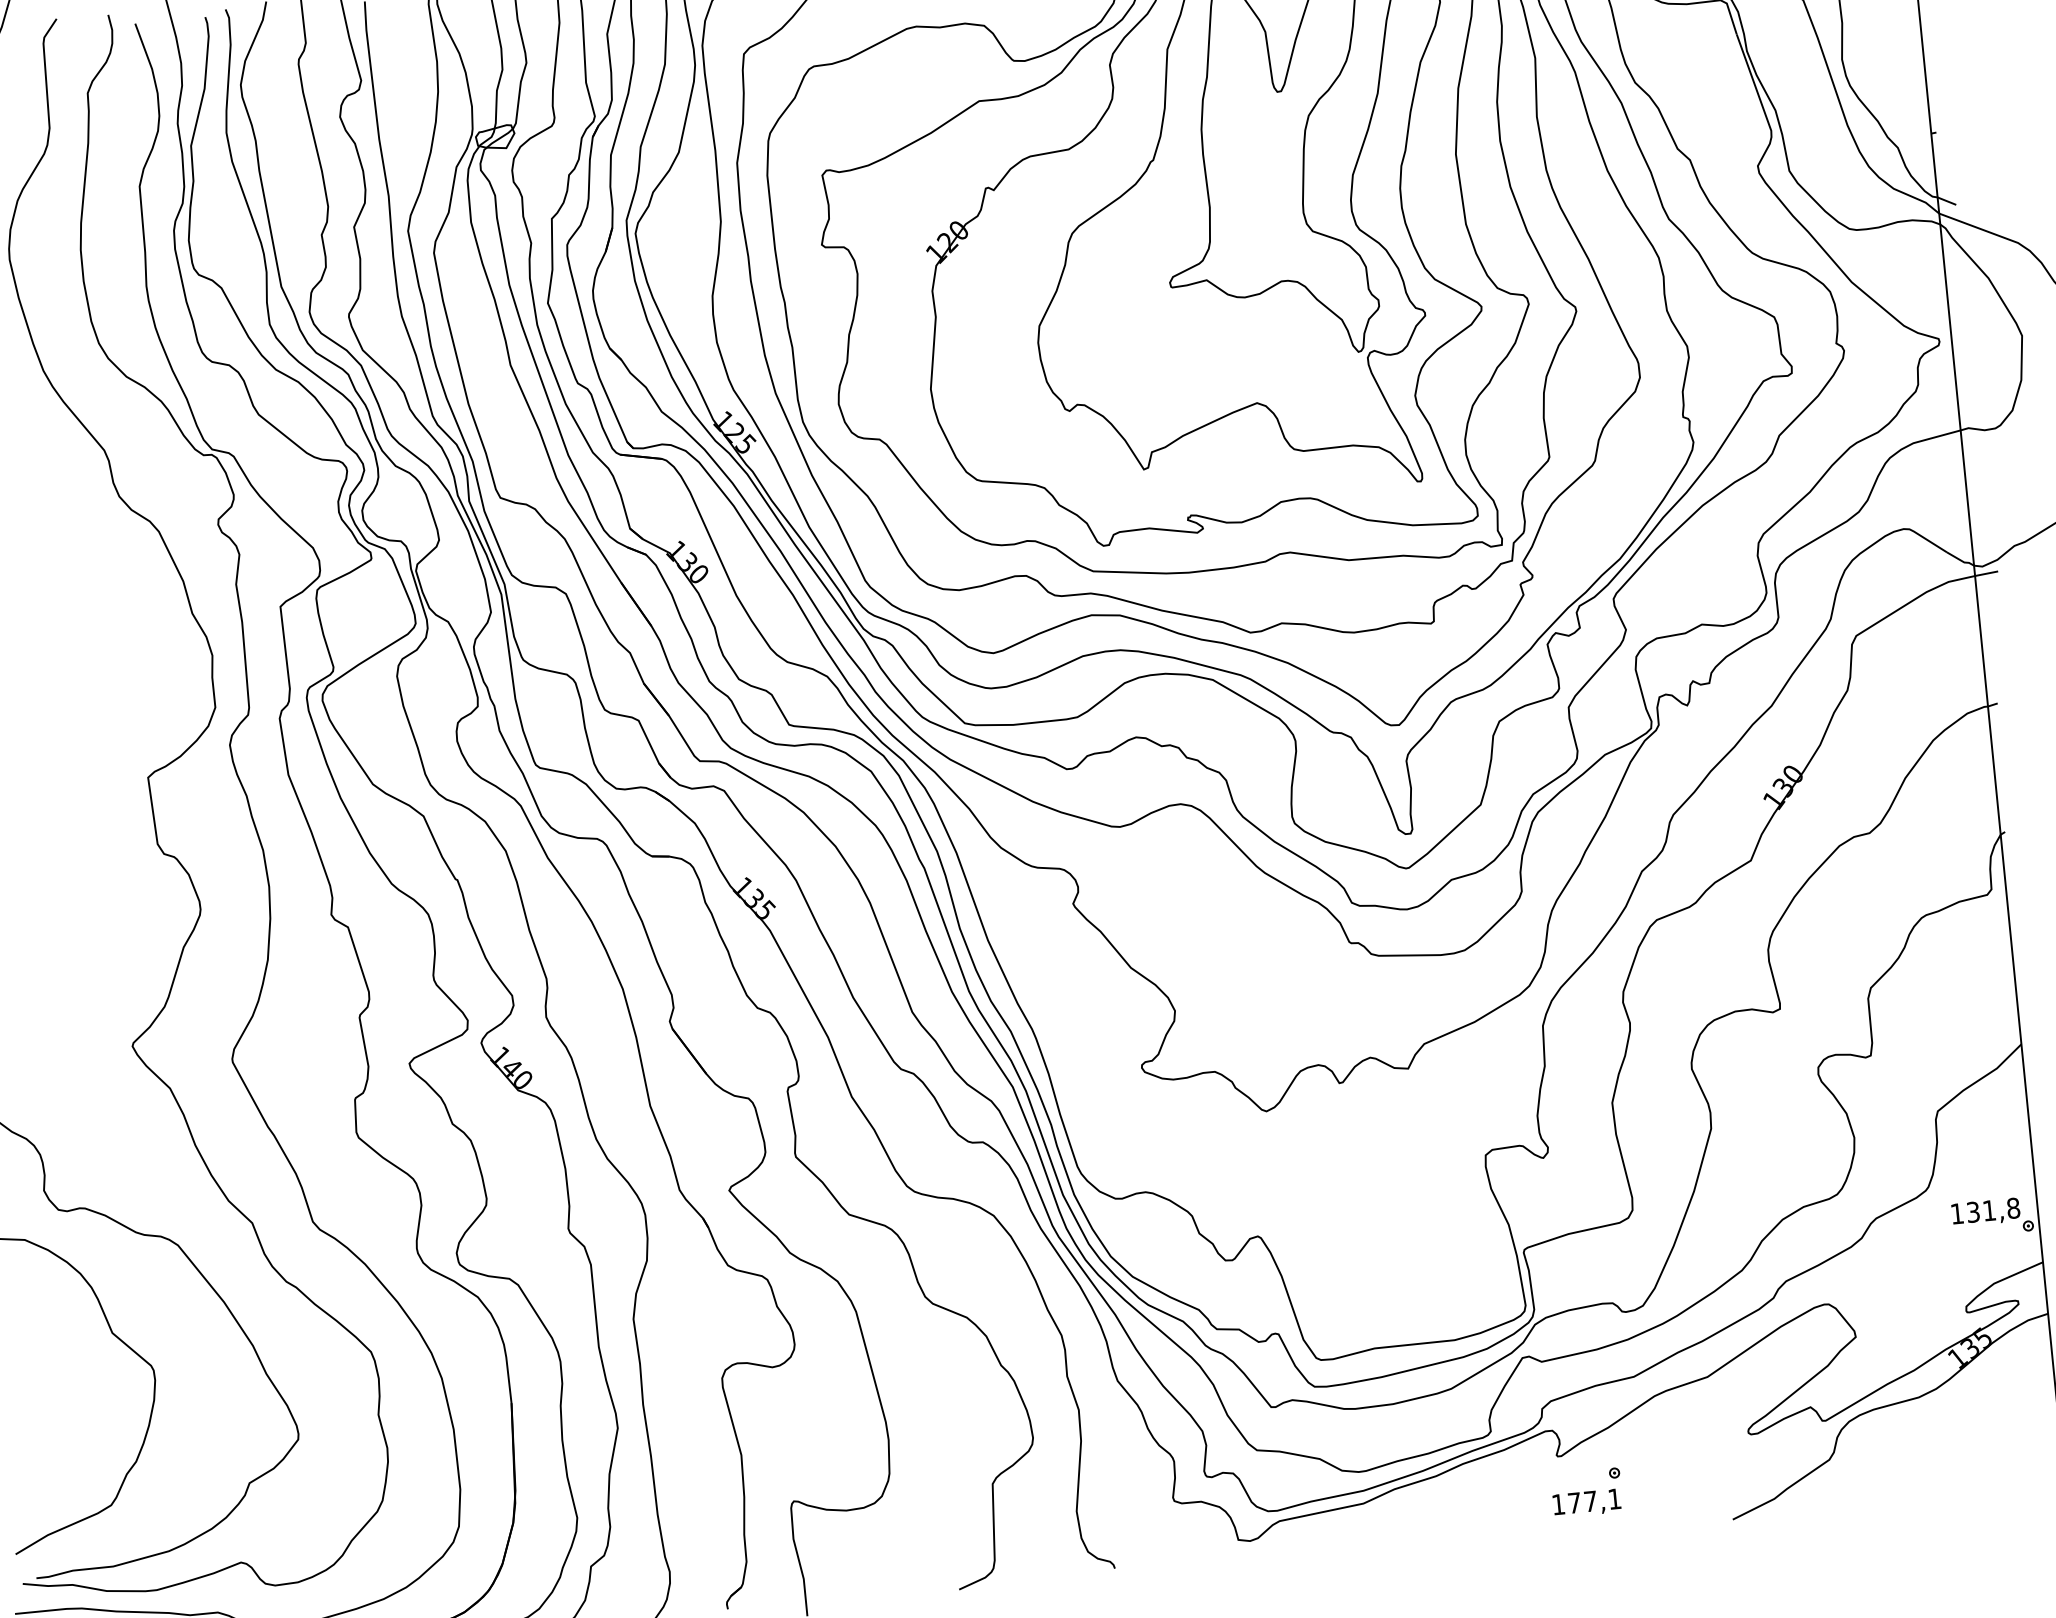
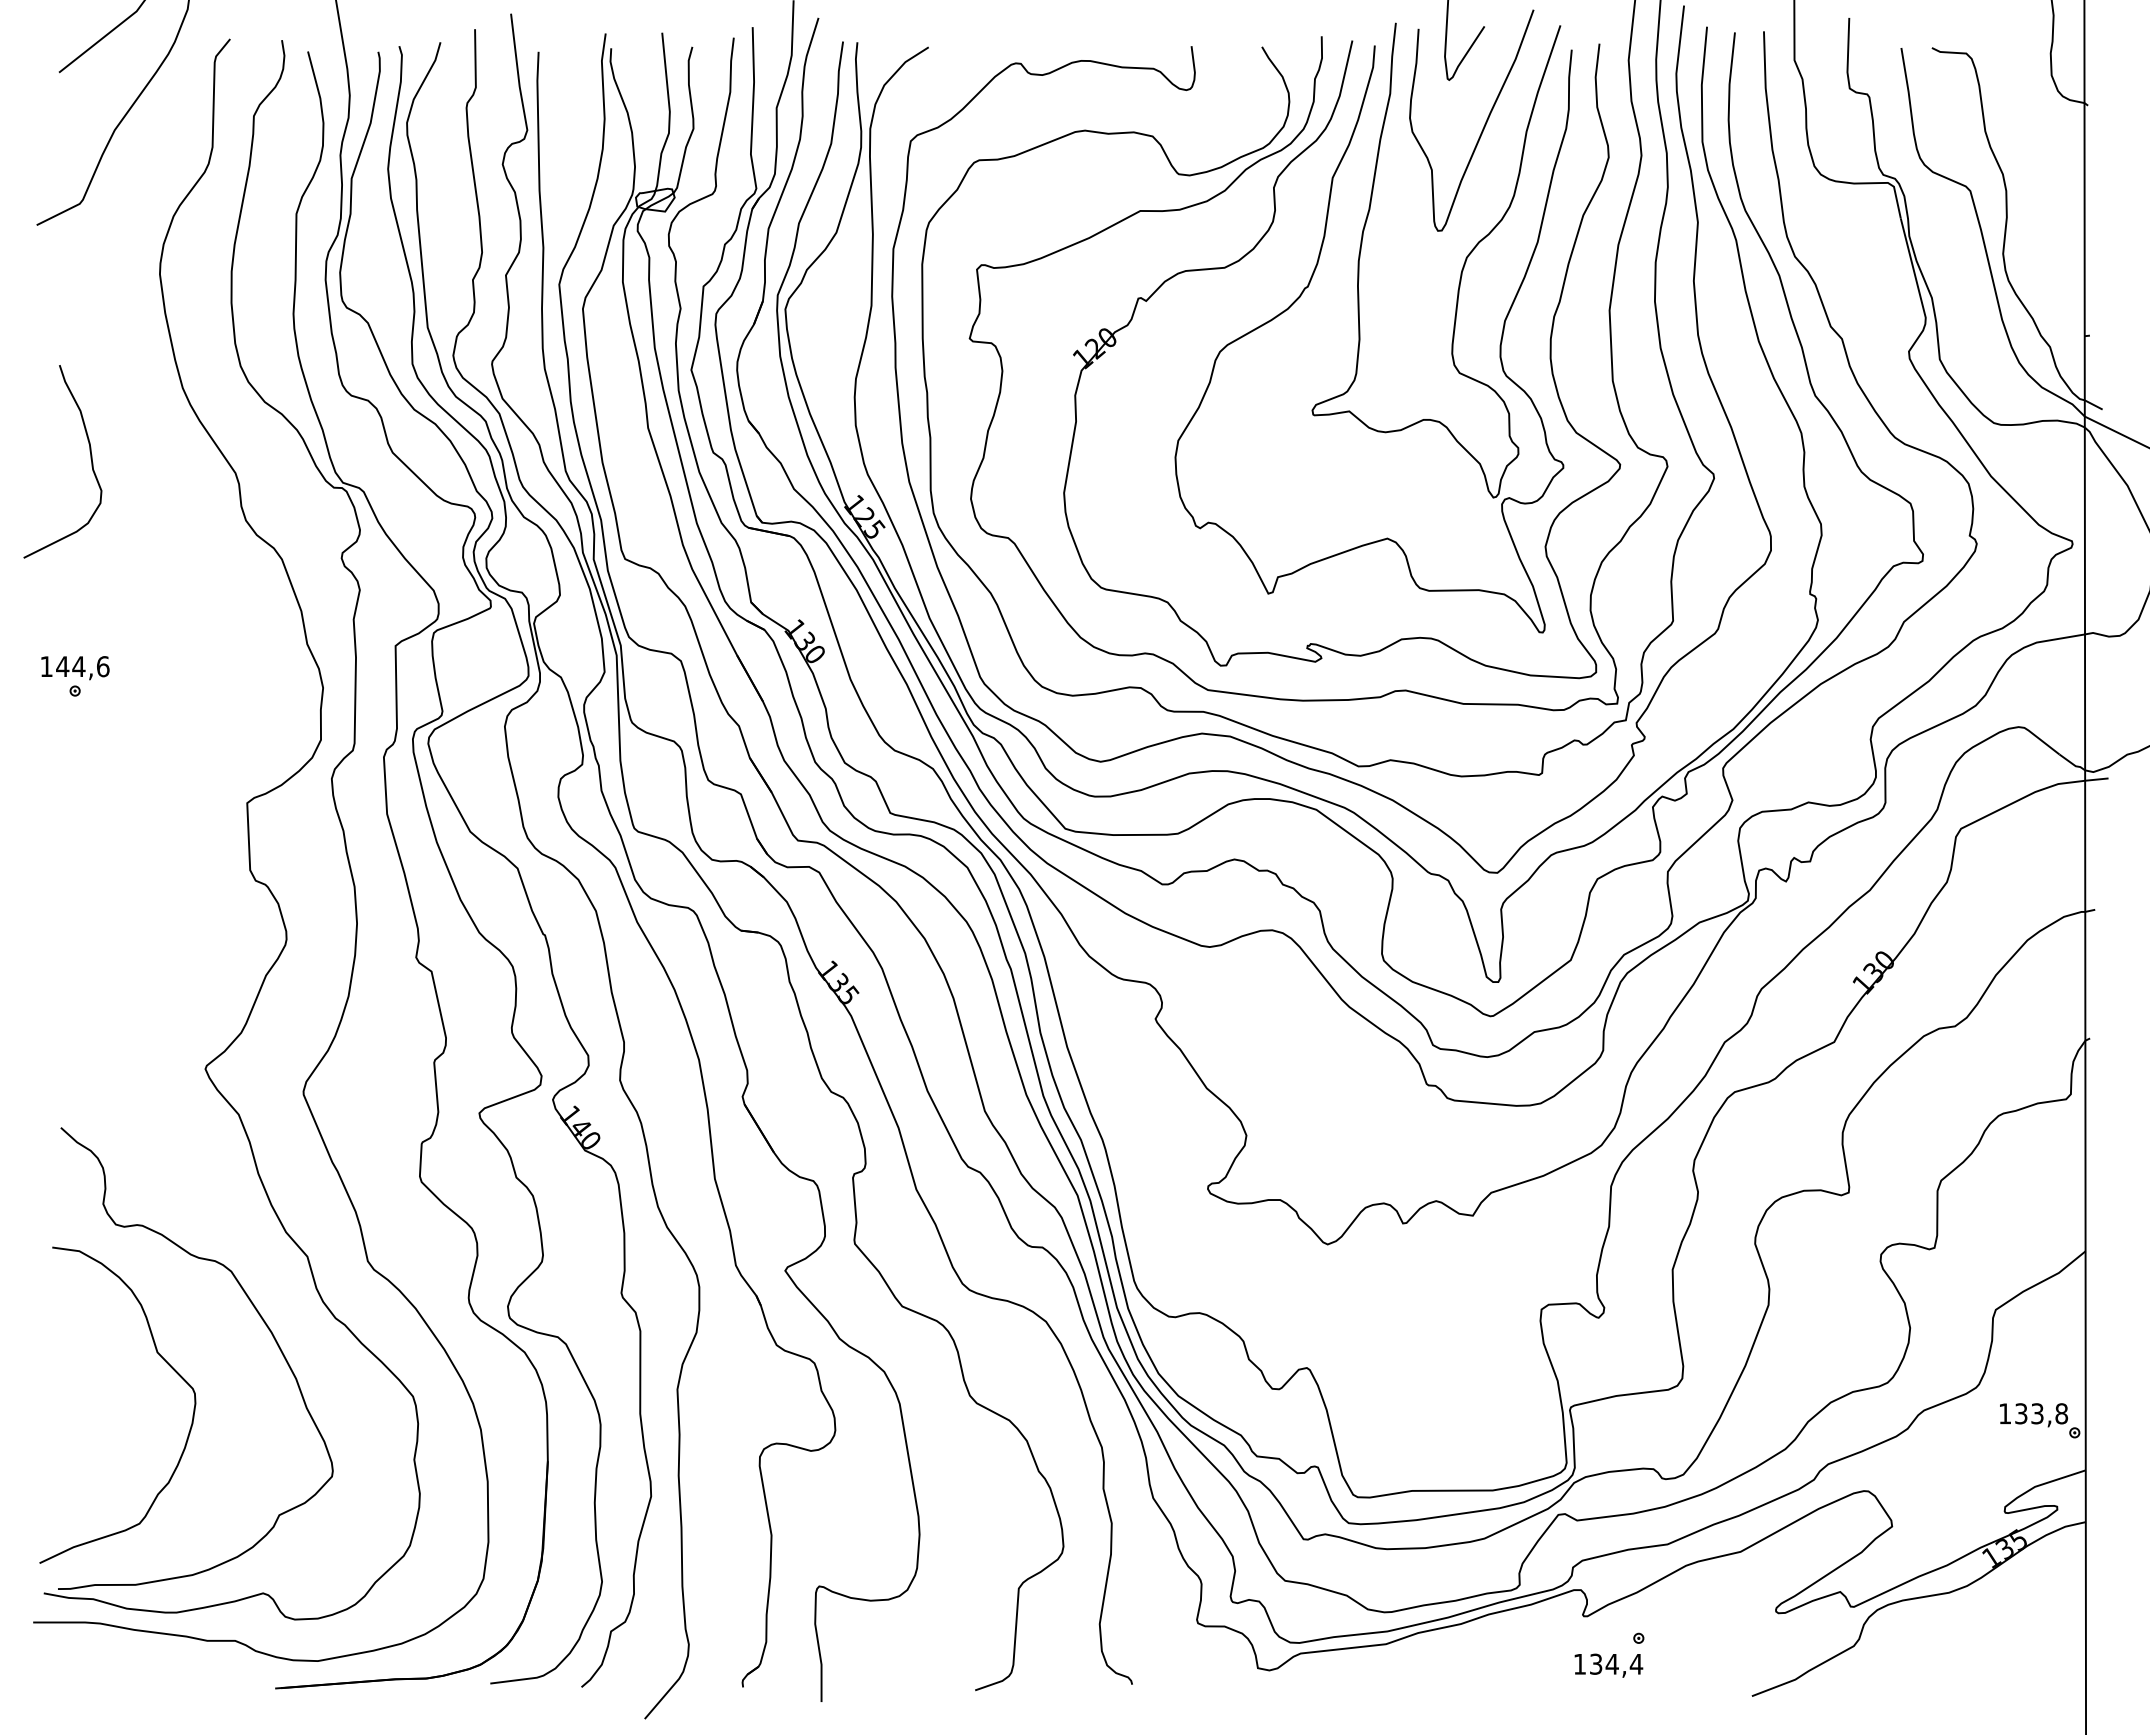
text: (1989, 1210) -> (2037, 1413), 131,8 -> 133,8
text: (1594, 1500) -> (1616, 1663), 177,1 -> 134,4

